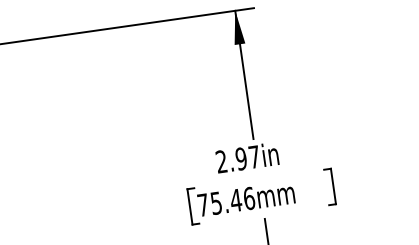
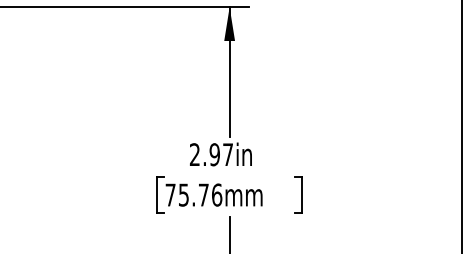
text: (235, 199) -> (203, 194), 75.46mm -> 75.76mm

